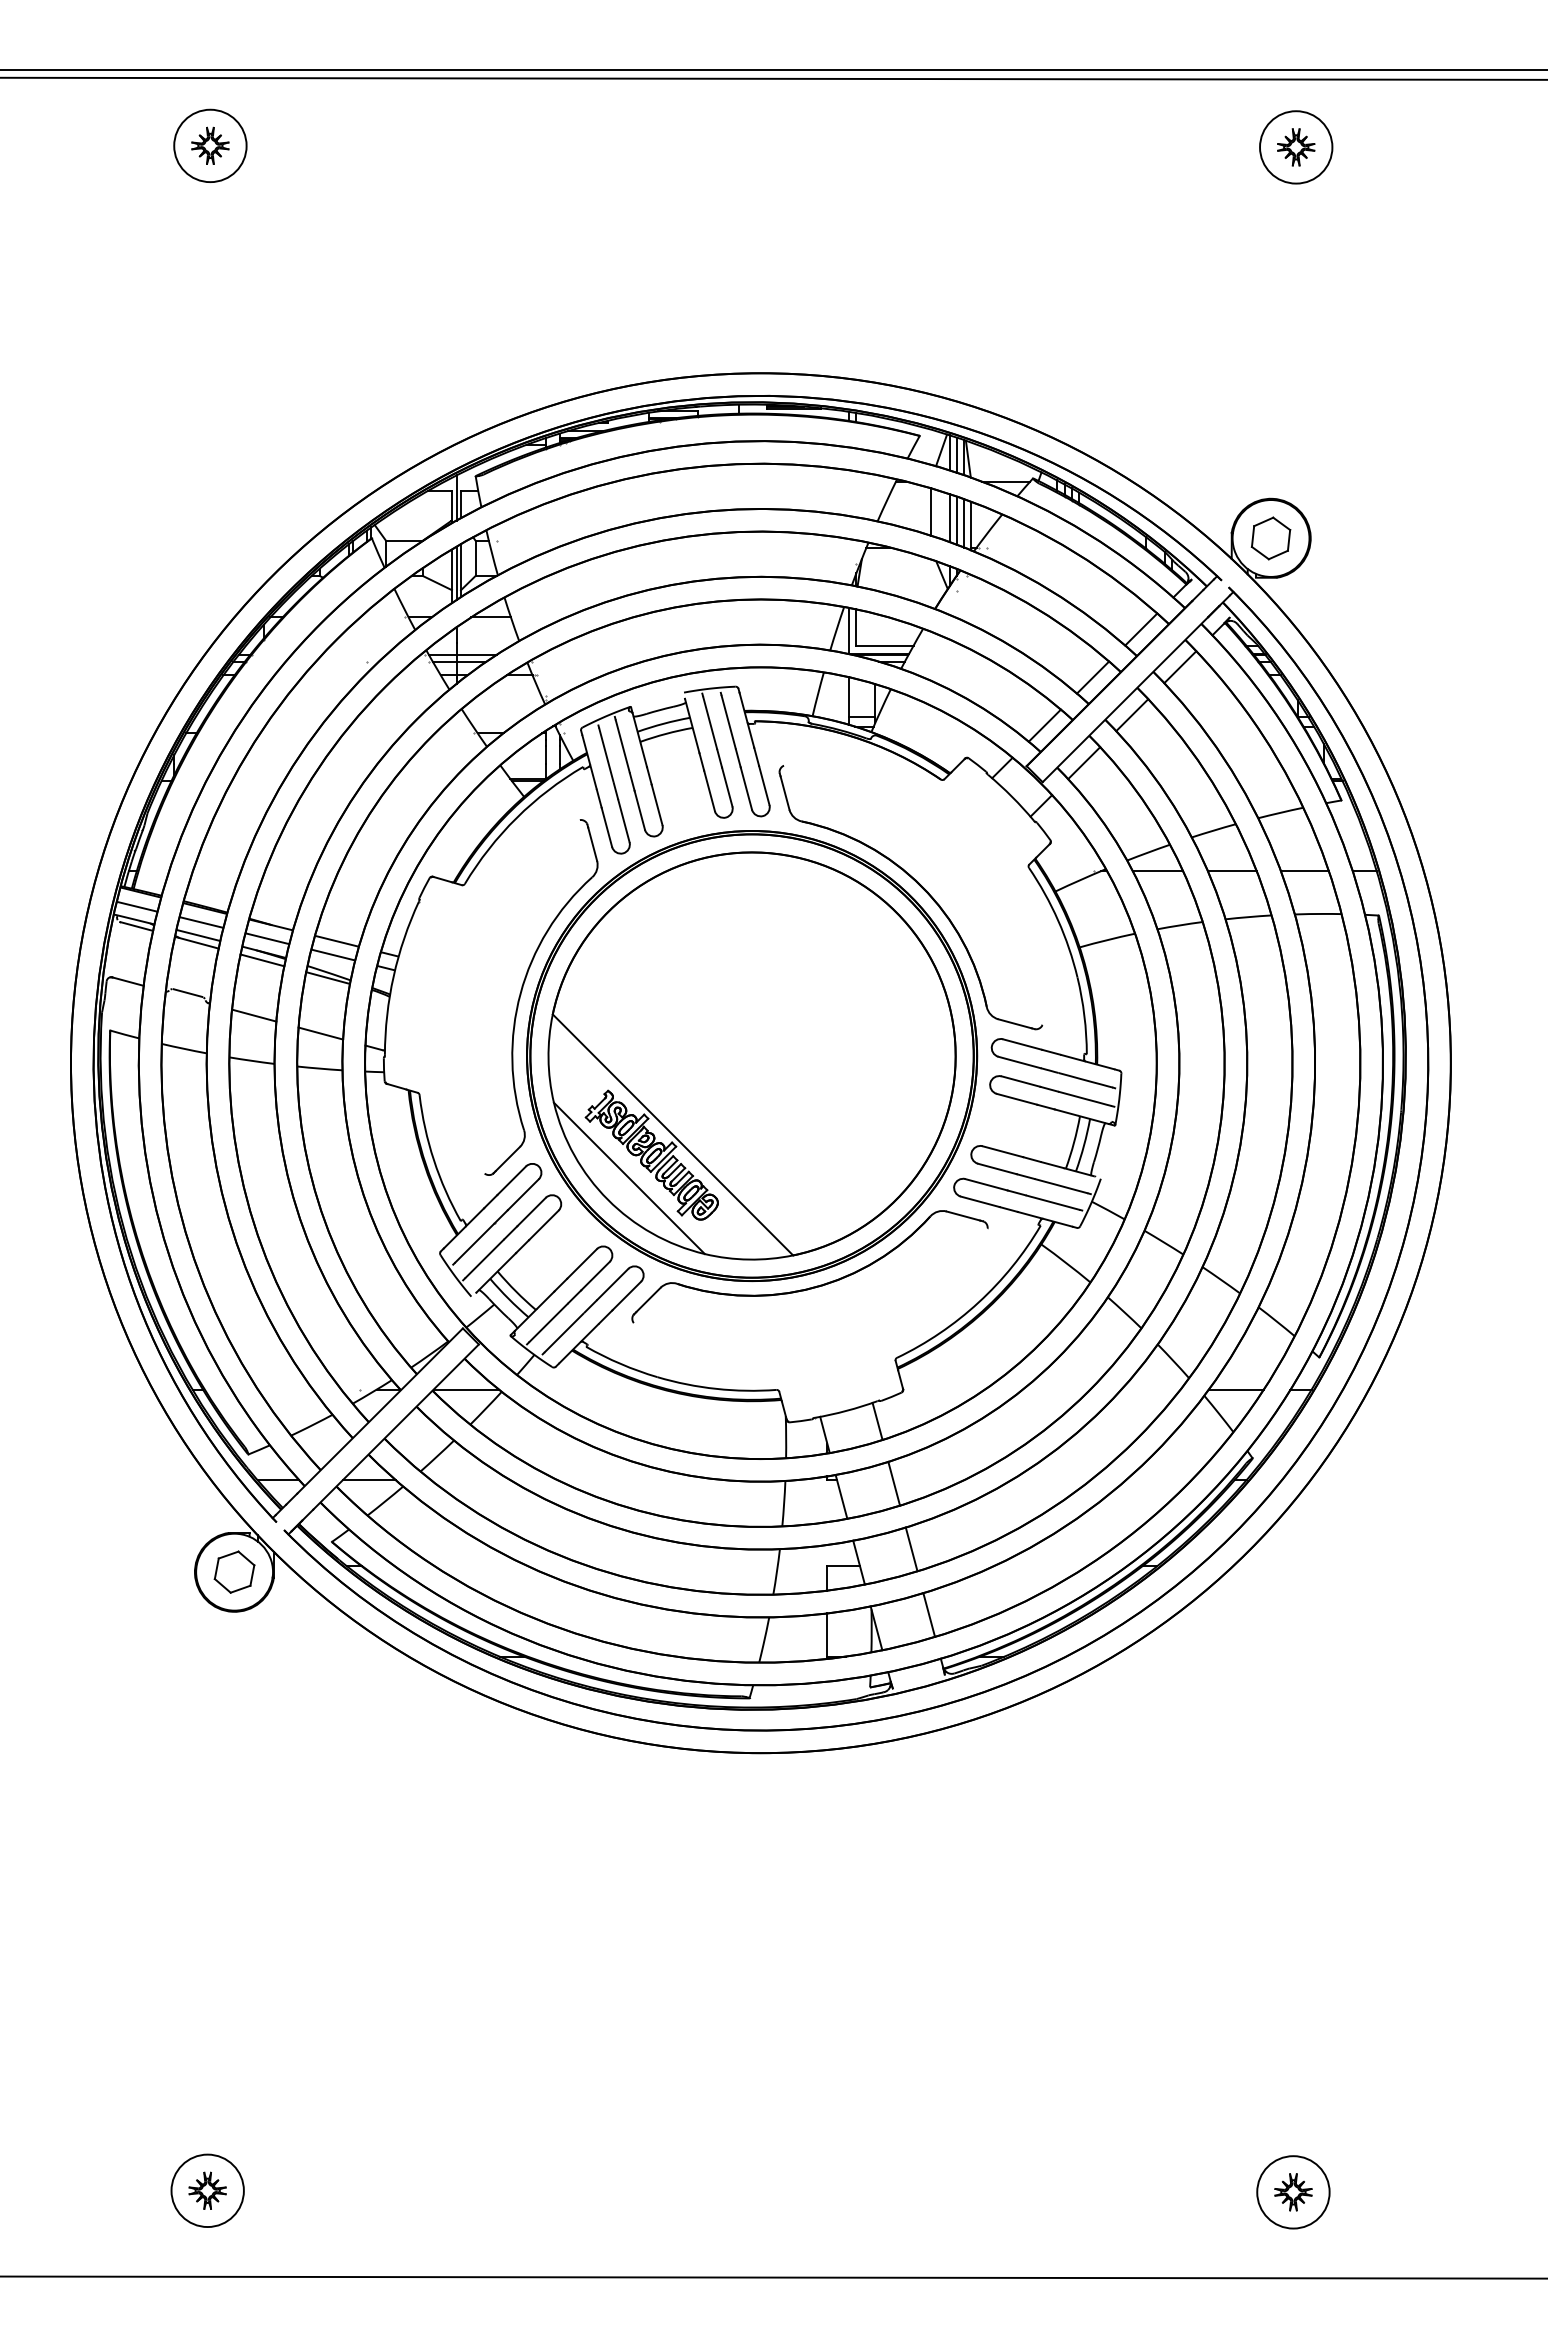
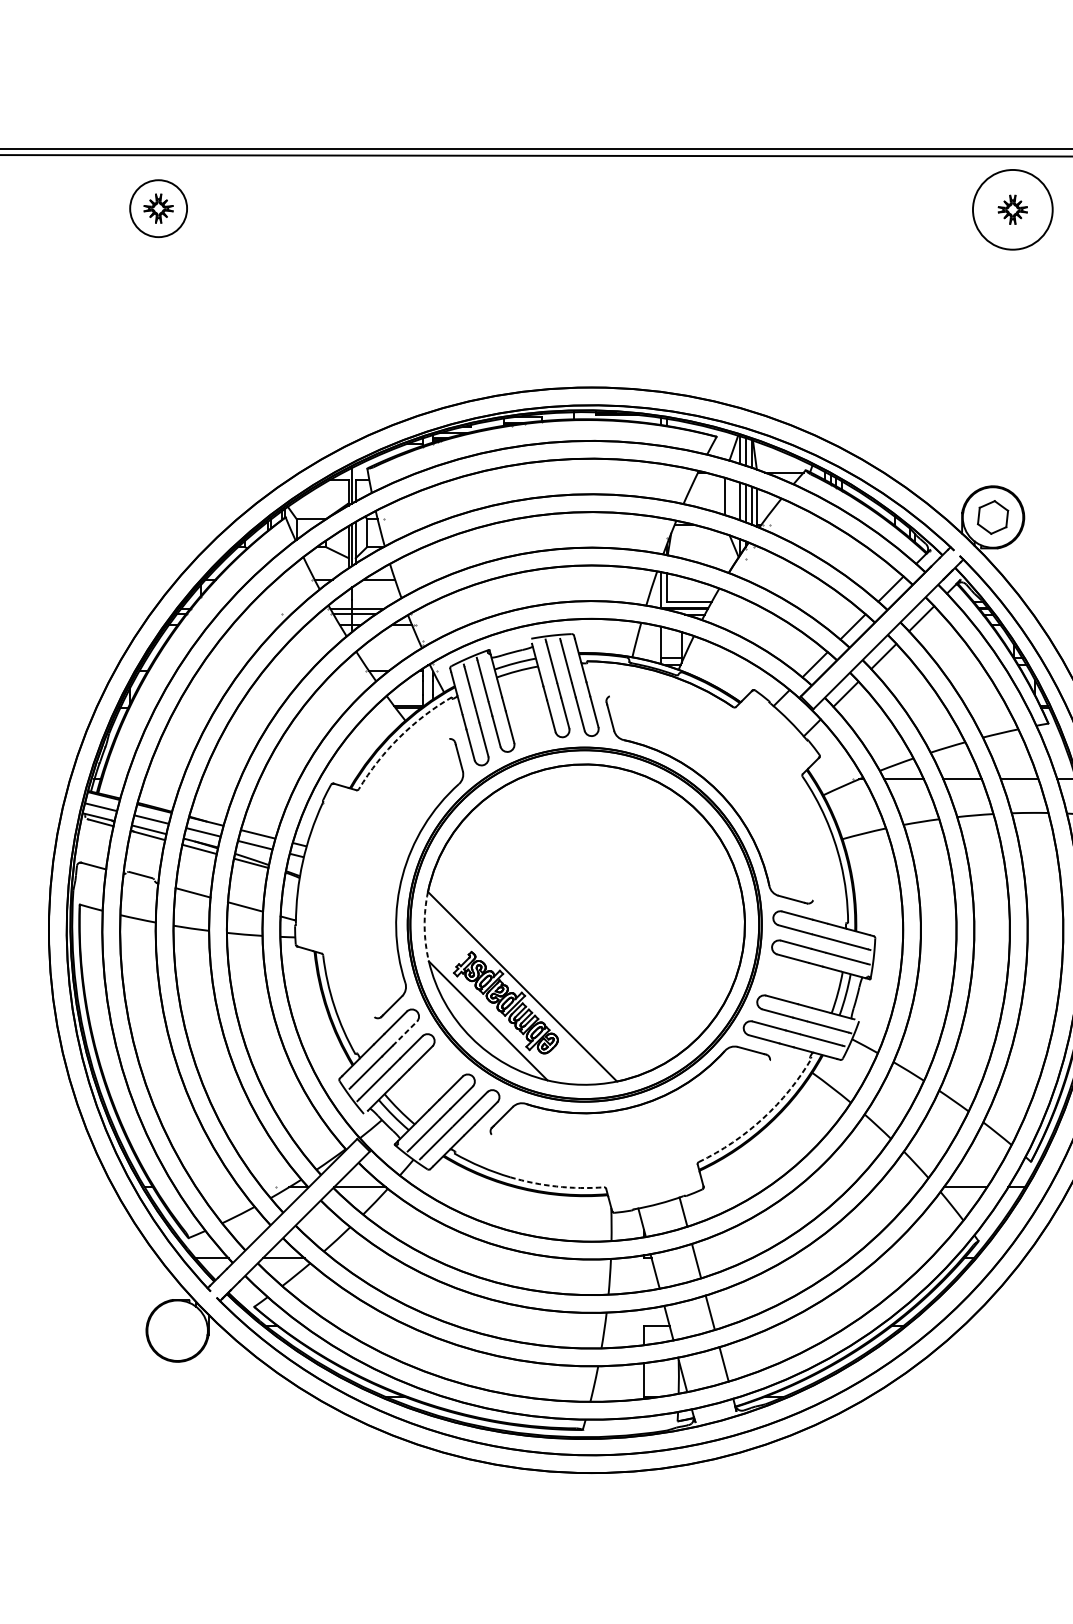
circle: (1296, 147) -> (1013, 209), size x1.4
arc: (516, 817) -> (399, 737), solid -> dashed
arc: (548, 1058) -> (424, 926), solid -> dashed
line: (523, 1194) -> (404, 1033), solid -> dashed
arc: (978, 1302) -> (762, 1118), solid -> dashed
arc: (716, 1388) -> (556, 1186), solid -> dashed
part: (234, 1571) -> (177, 1330), removed

